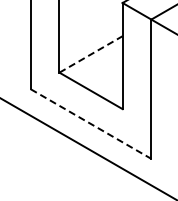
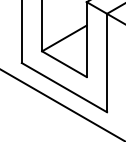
line: (91, 54) -> (64, 38), dashed -> solid
line: (91, 124) -> (64, 87), dashed -> solid

